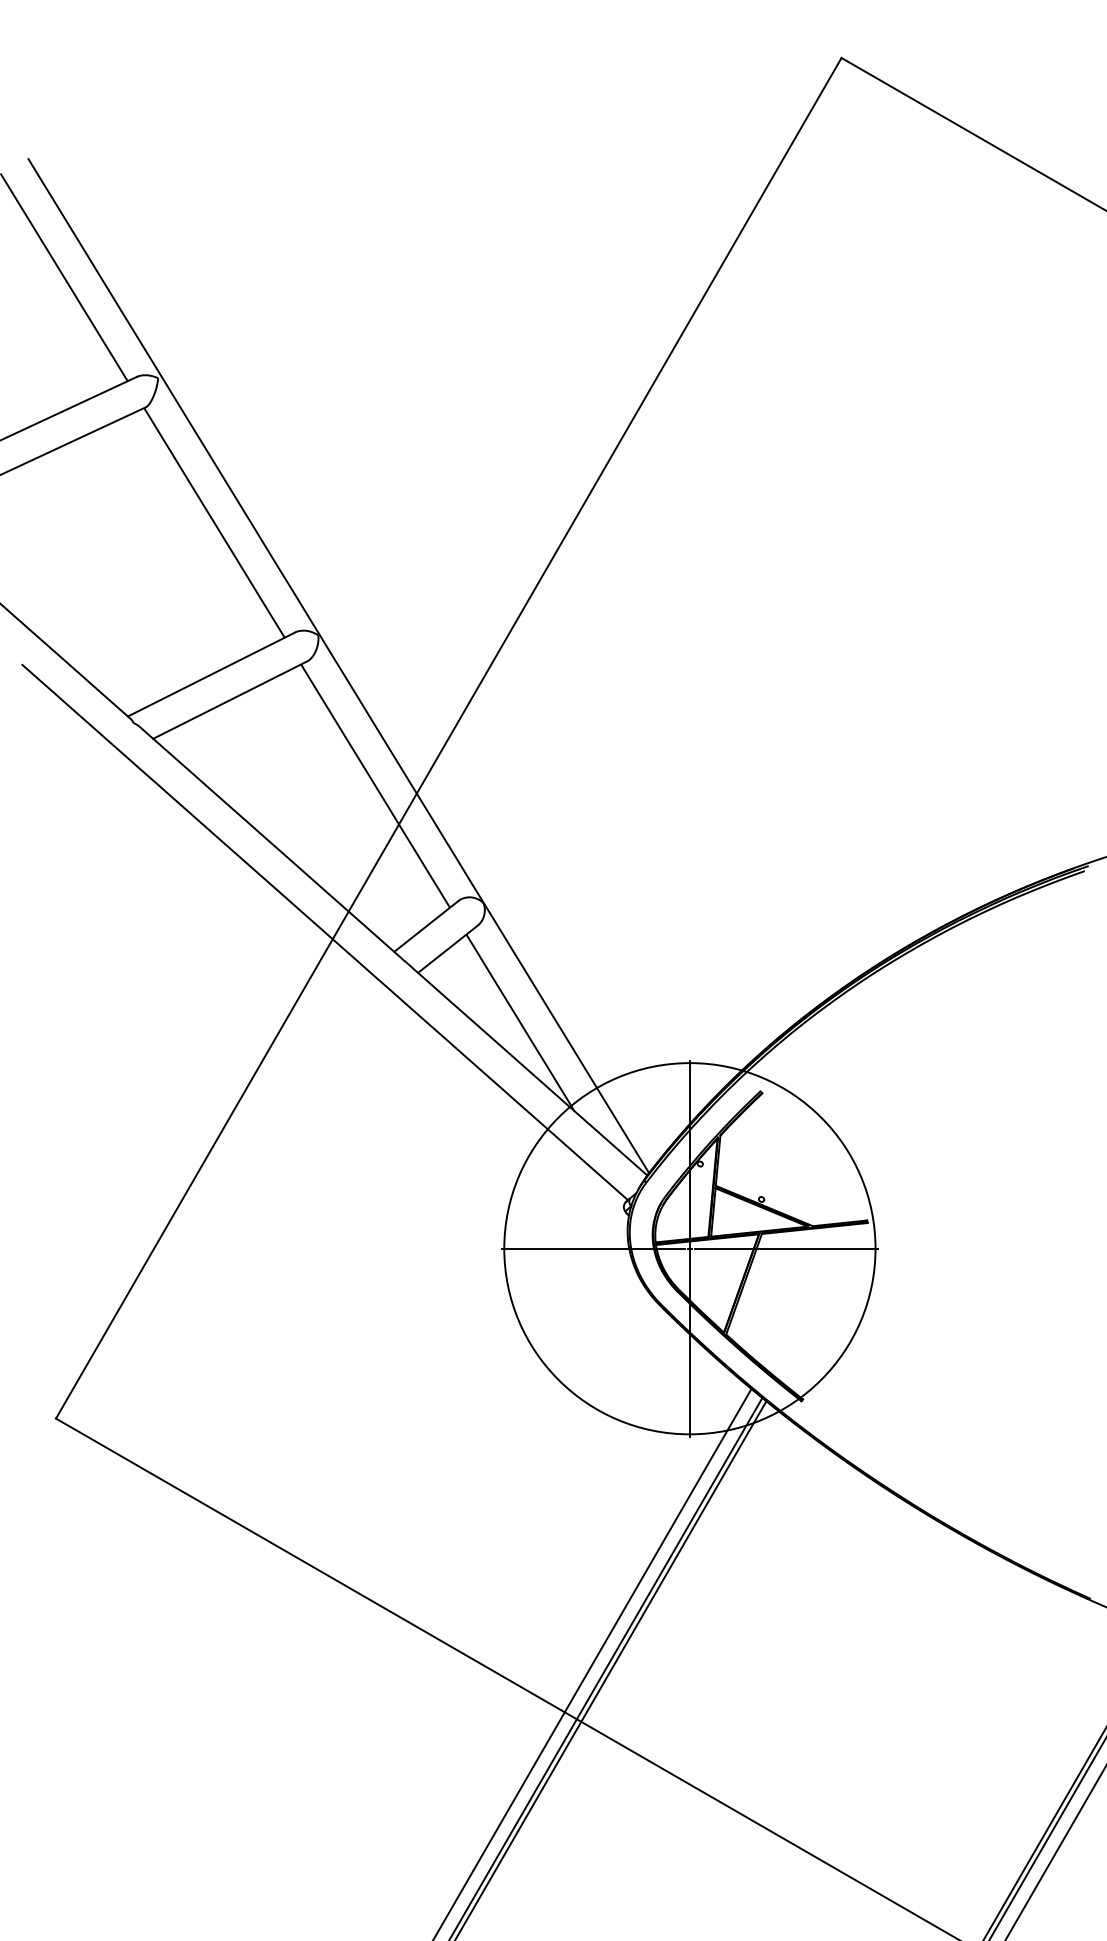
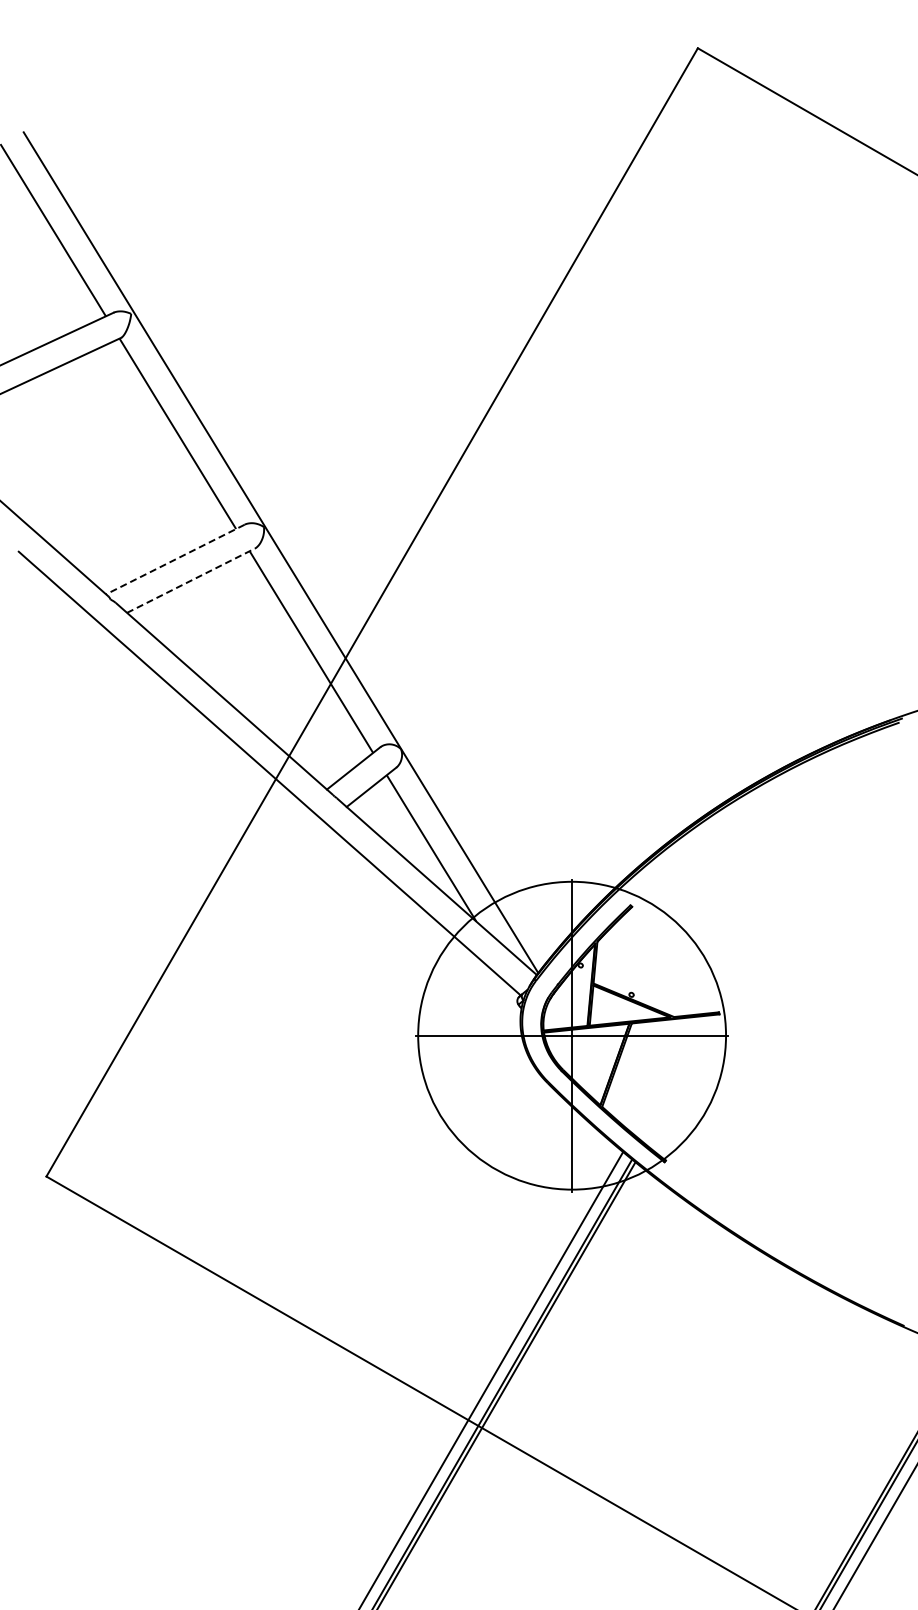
line: (211, 674) -> (175, 559), solid -> dashed
line: (230, 699) -> (191, 580), solid -> dashed

